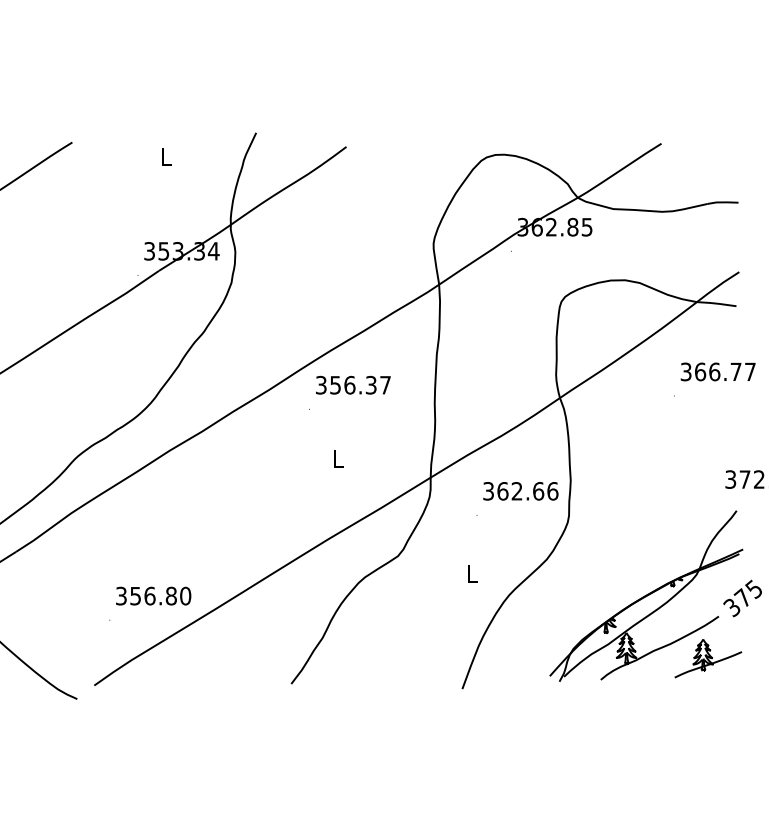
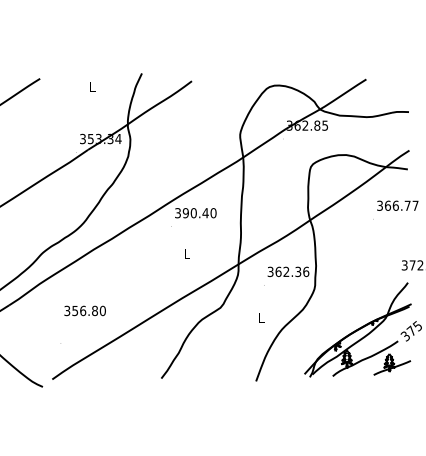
text: (360, 385) -> (199, 213), 356.37 -> 390.40
text: (538, 490) -> (298, 271), 362.66 -> 362.36
text: (152, 595) -> (84, 310), moved

